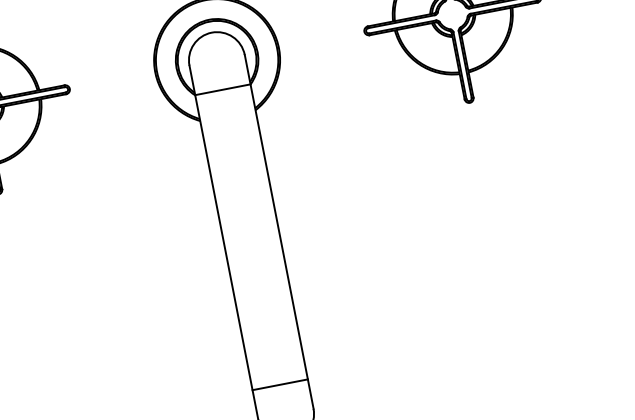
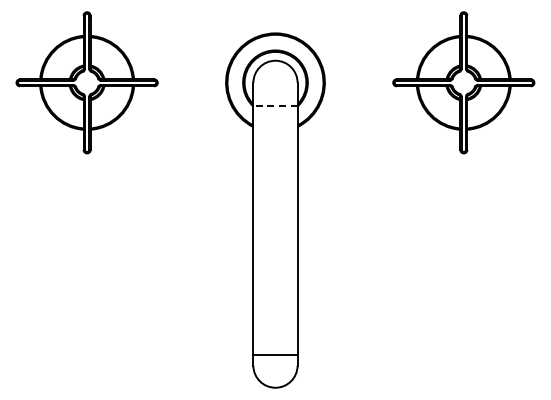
line: (222, 89) -> (275, 106), solid -> dashed
line: (280, 385) -> (275, 355), moved

